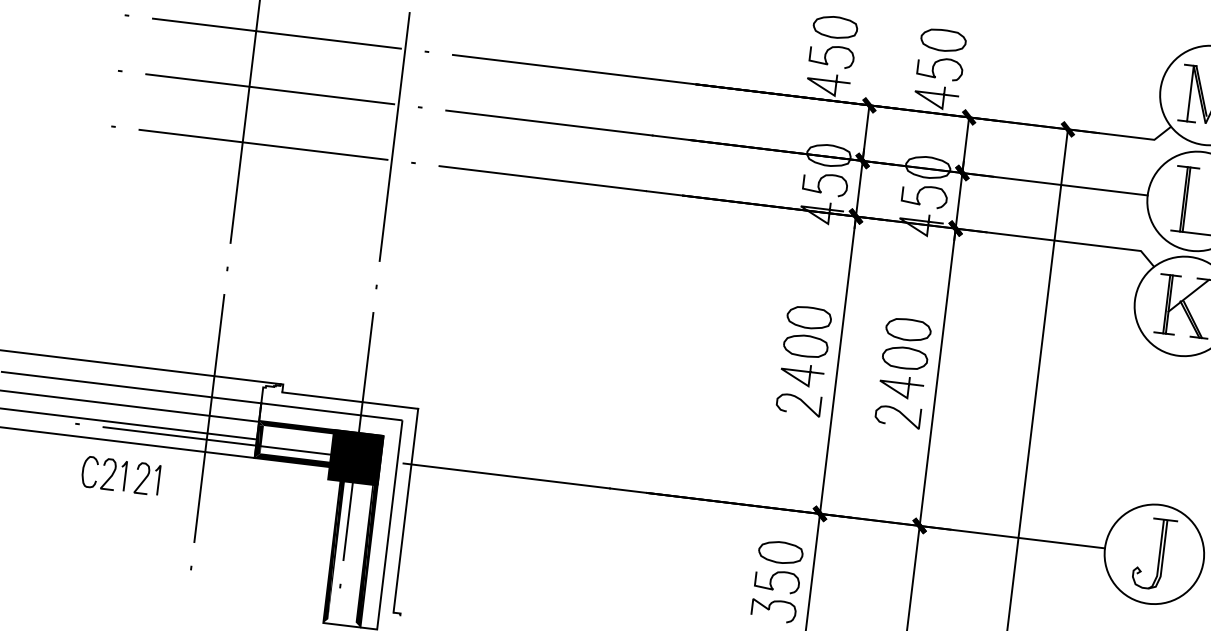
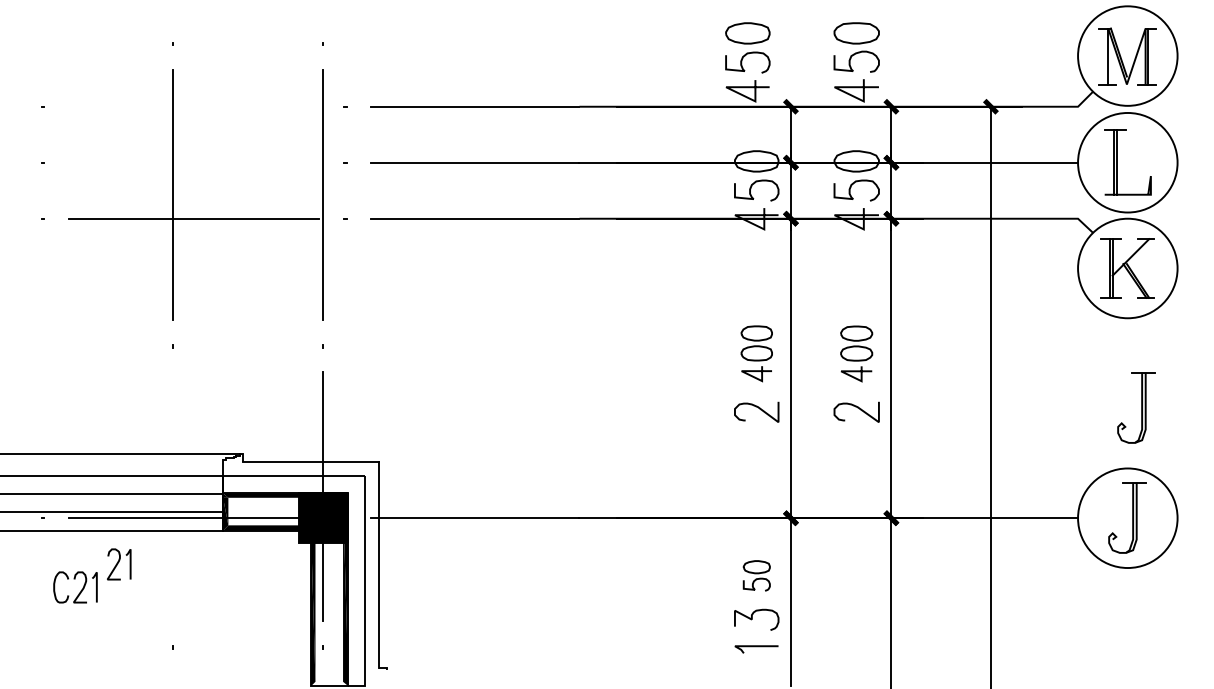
line: (277, 33) -> (194, 106), removed
line: (270, 89) -> (194, 162), removed
part: (805, 346) -> (756, 353), size x0.7
part: (904, 358) -> (856, 353), size x0.7
line: (209, 418) -> (173, 496), removed
part: (1176, 445) -> (1136, 407), added
part: (104, 473) -> (75, 587), moved
part: (778, 566) -> (756, 575), size x0.6

